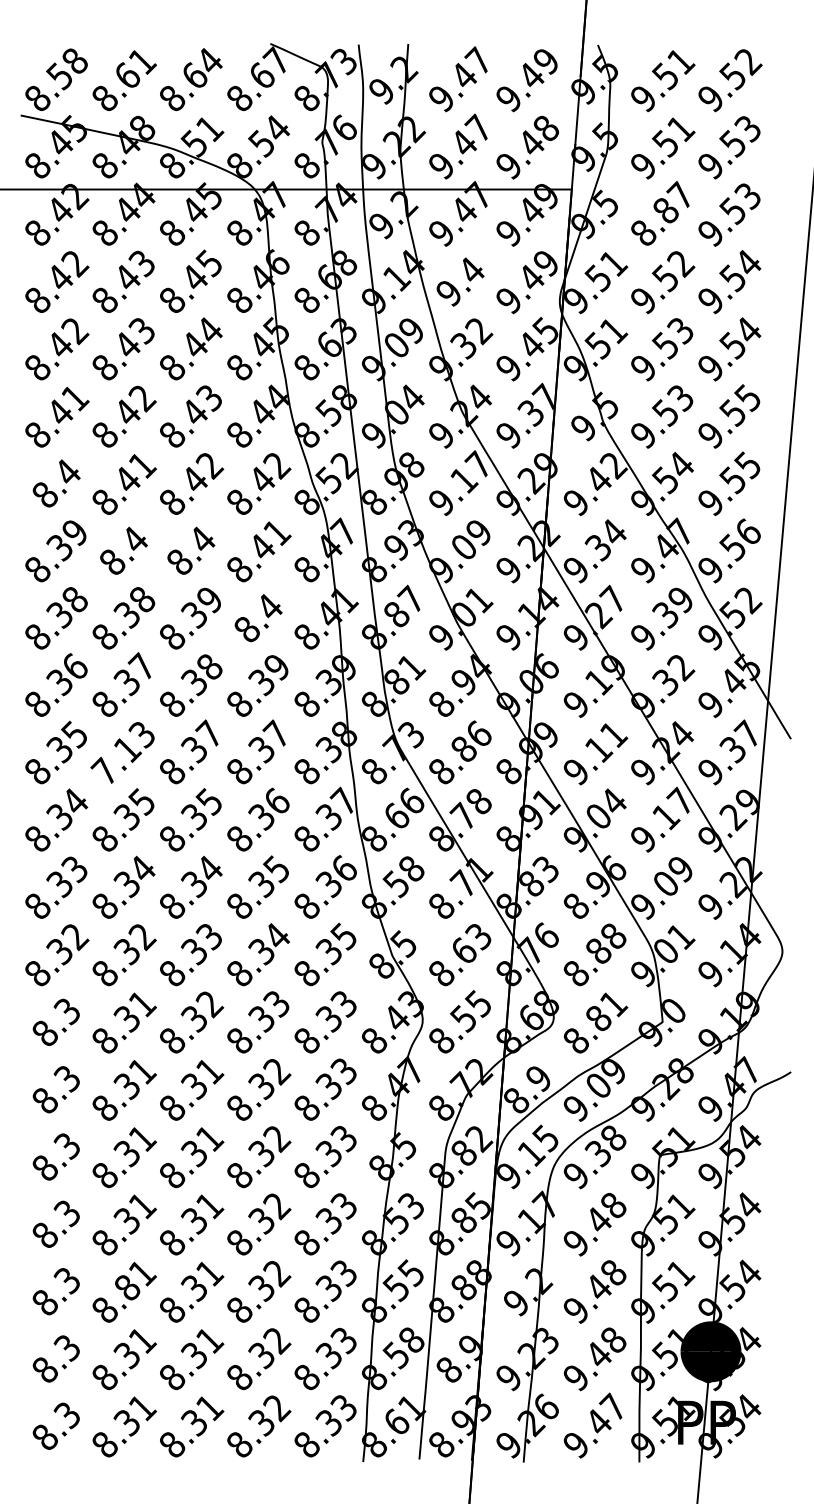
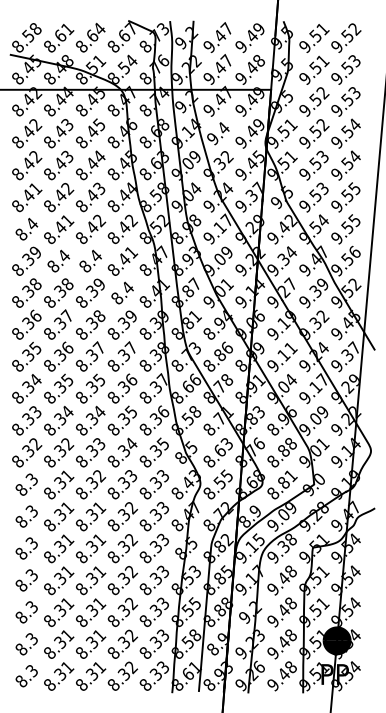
text: (663, 214) -> (314, 101), 8.87 -> 9.52
text: (123, 752) -> (58, 356), 7.13 -> 8.36
text: (127, 1287) -> (60, 610), 8.81 -> 8.31
text: (612, 1405) -> (290, 666), 9.47 -> 9.48

